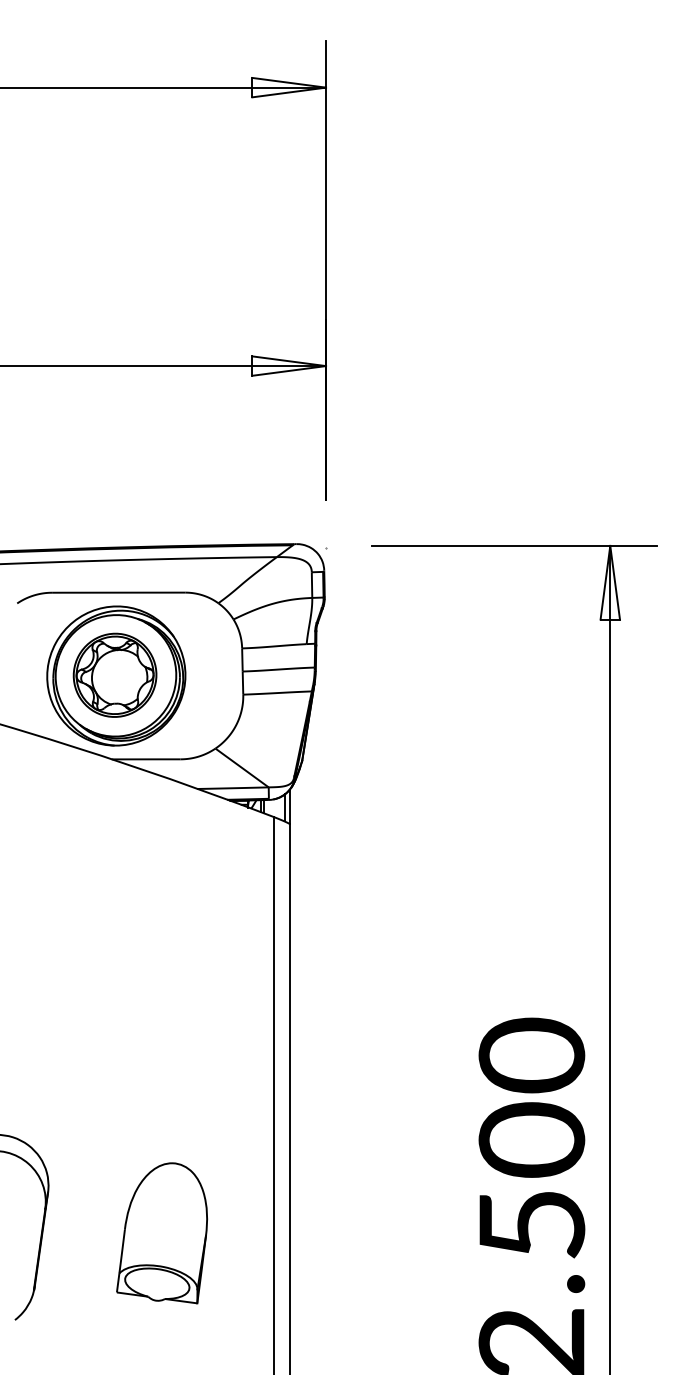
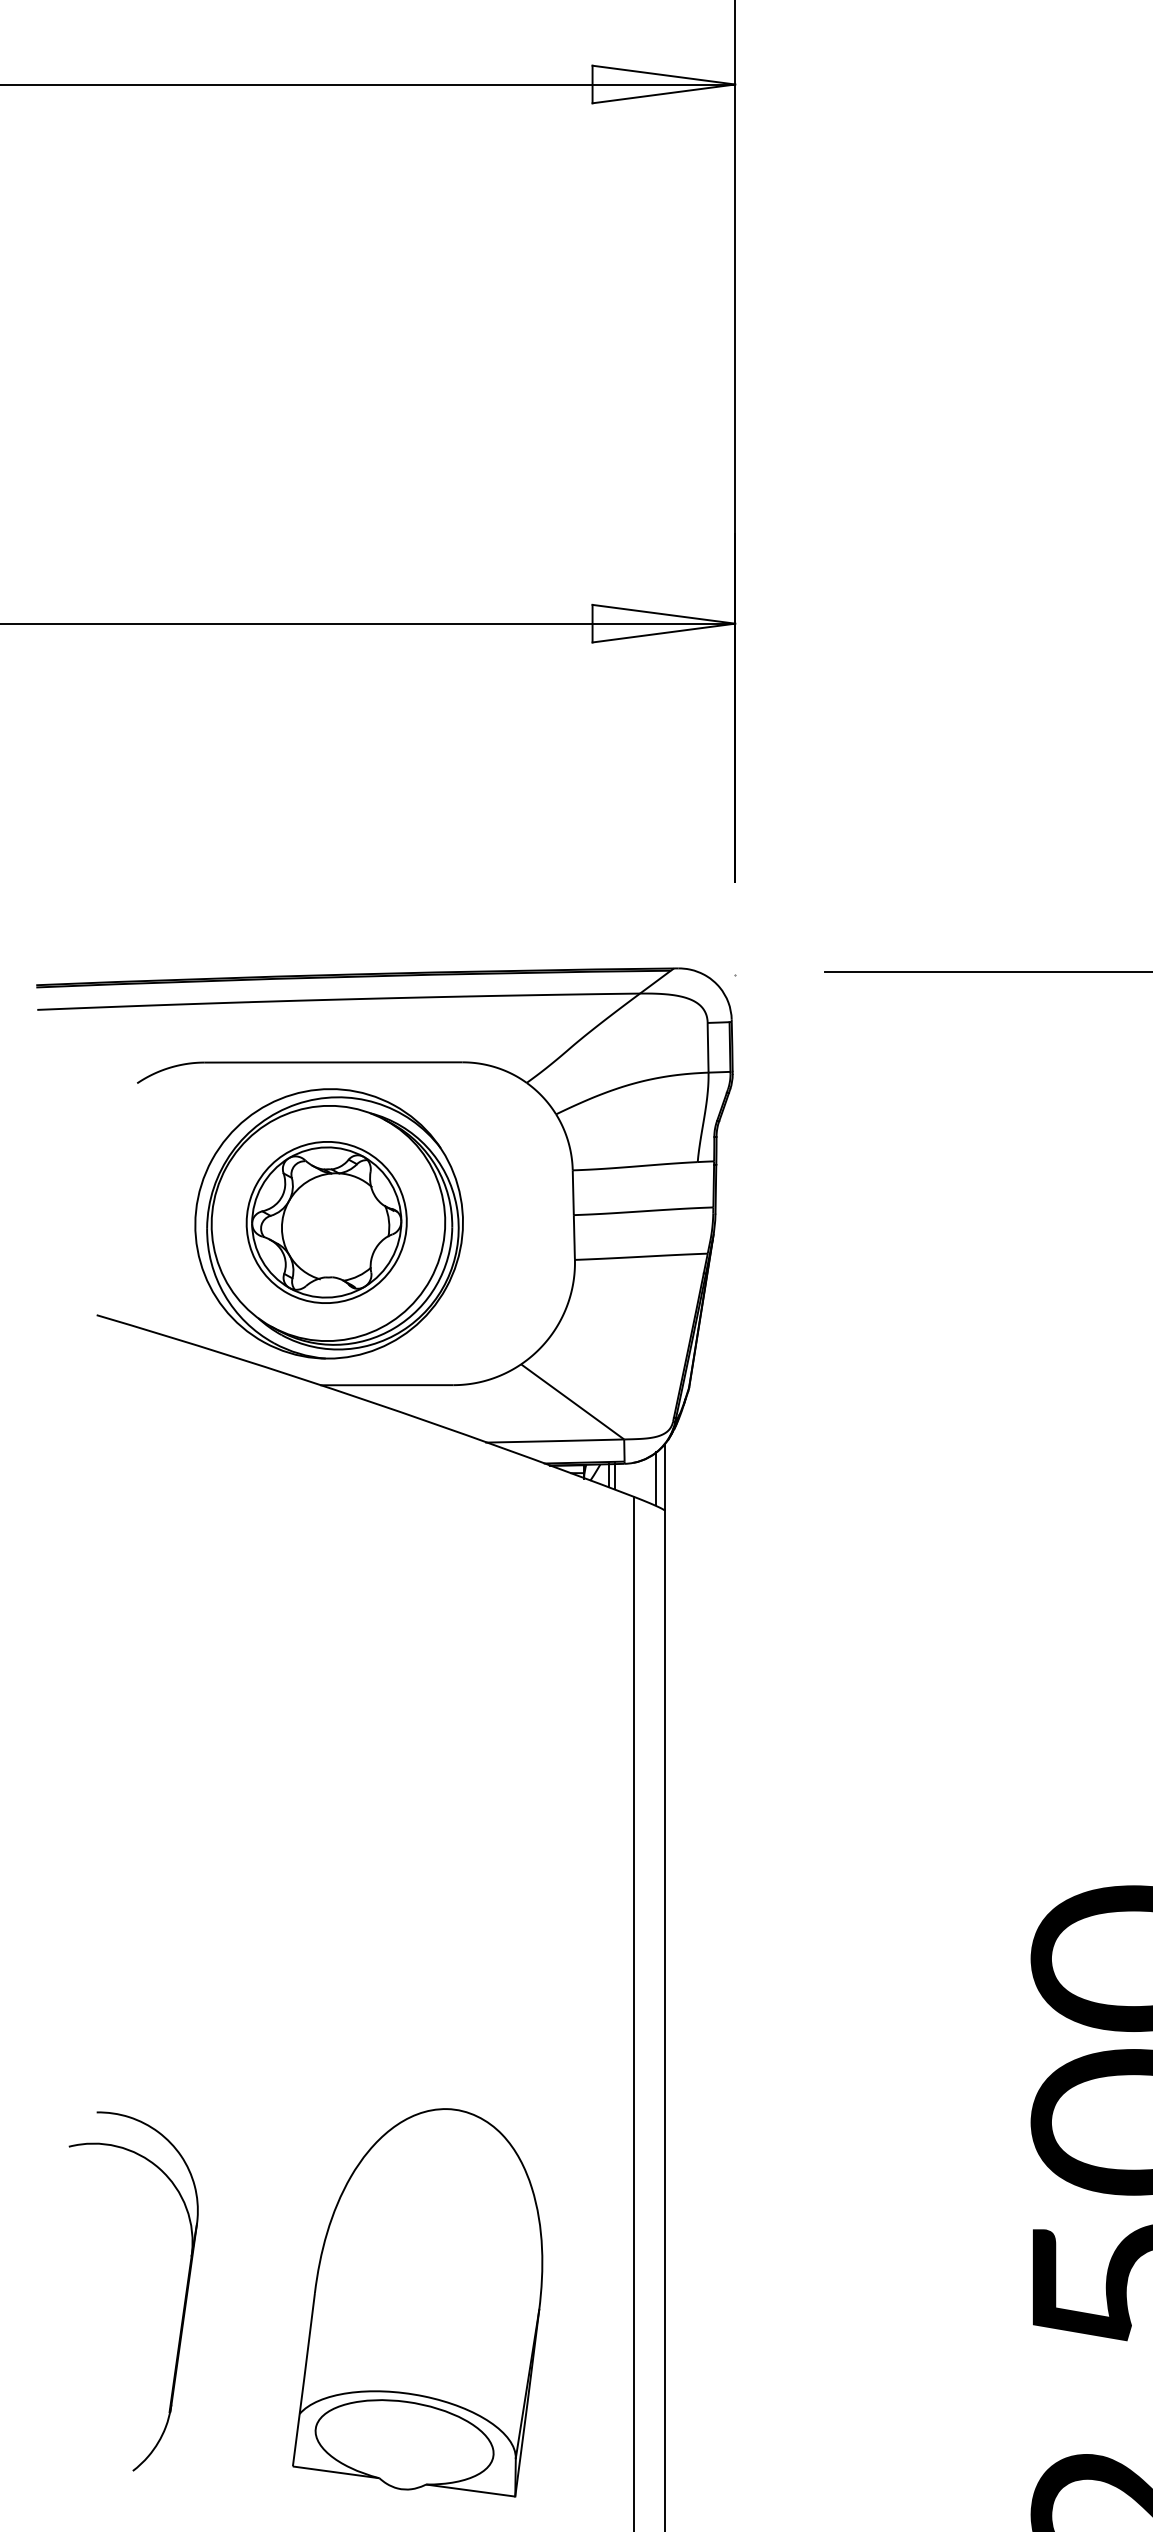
part: (161, 1233) -> (416, 2303), size x1.43

